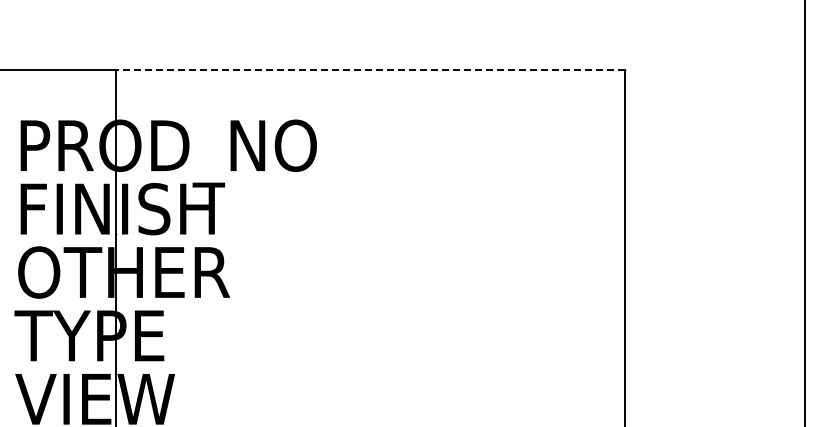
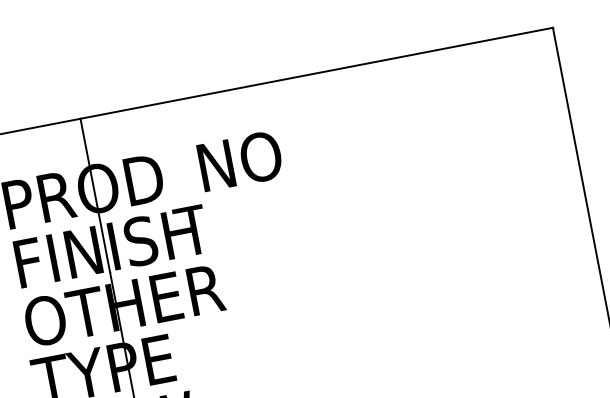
line: (370, 69) -> (316, 73), dashed -> solid

